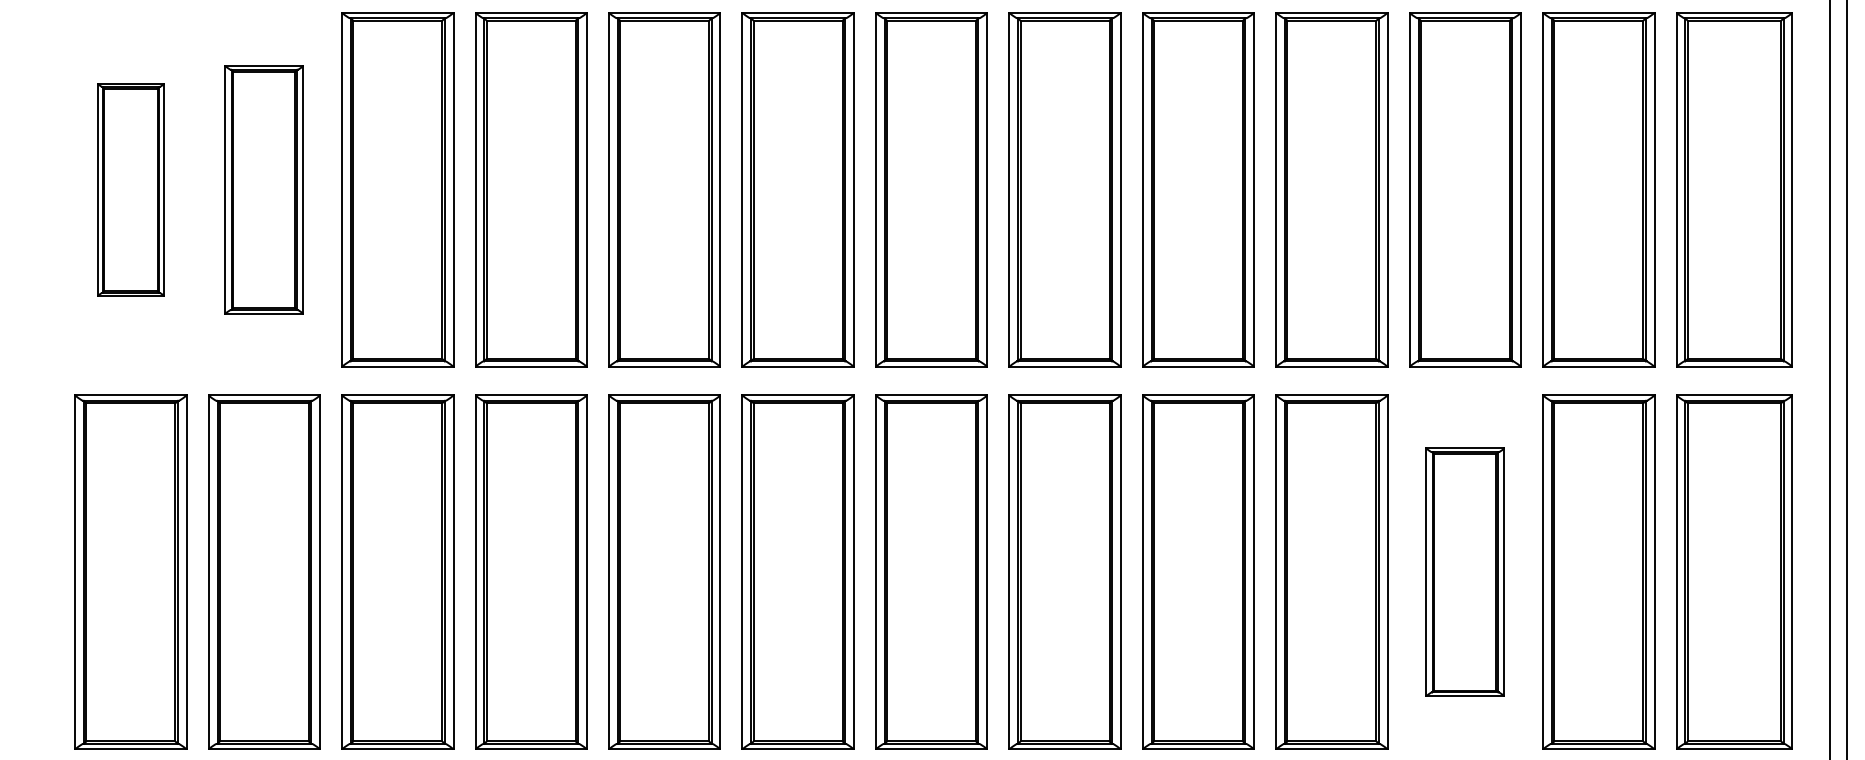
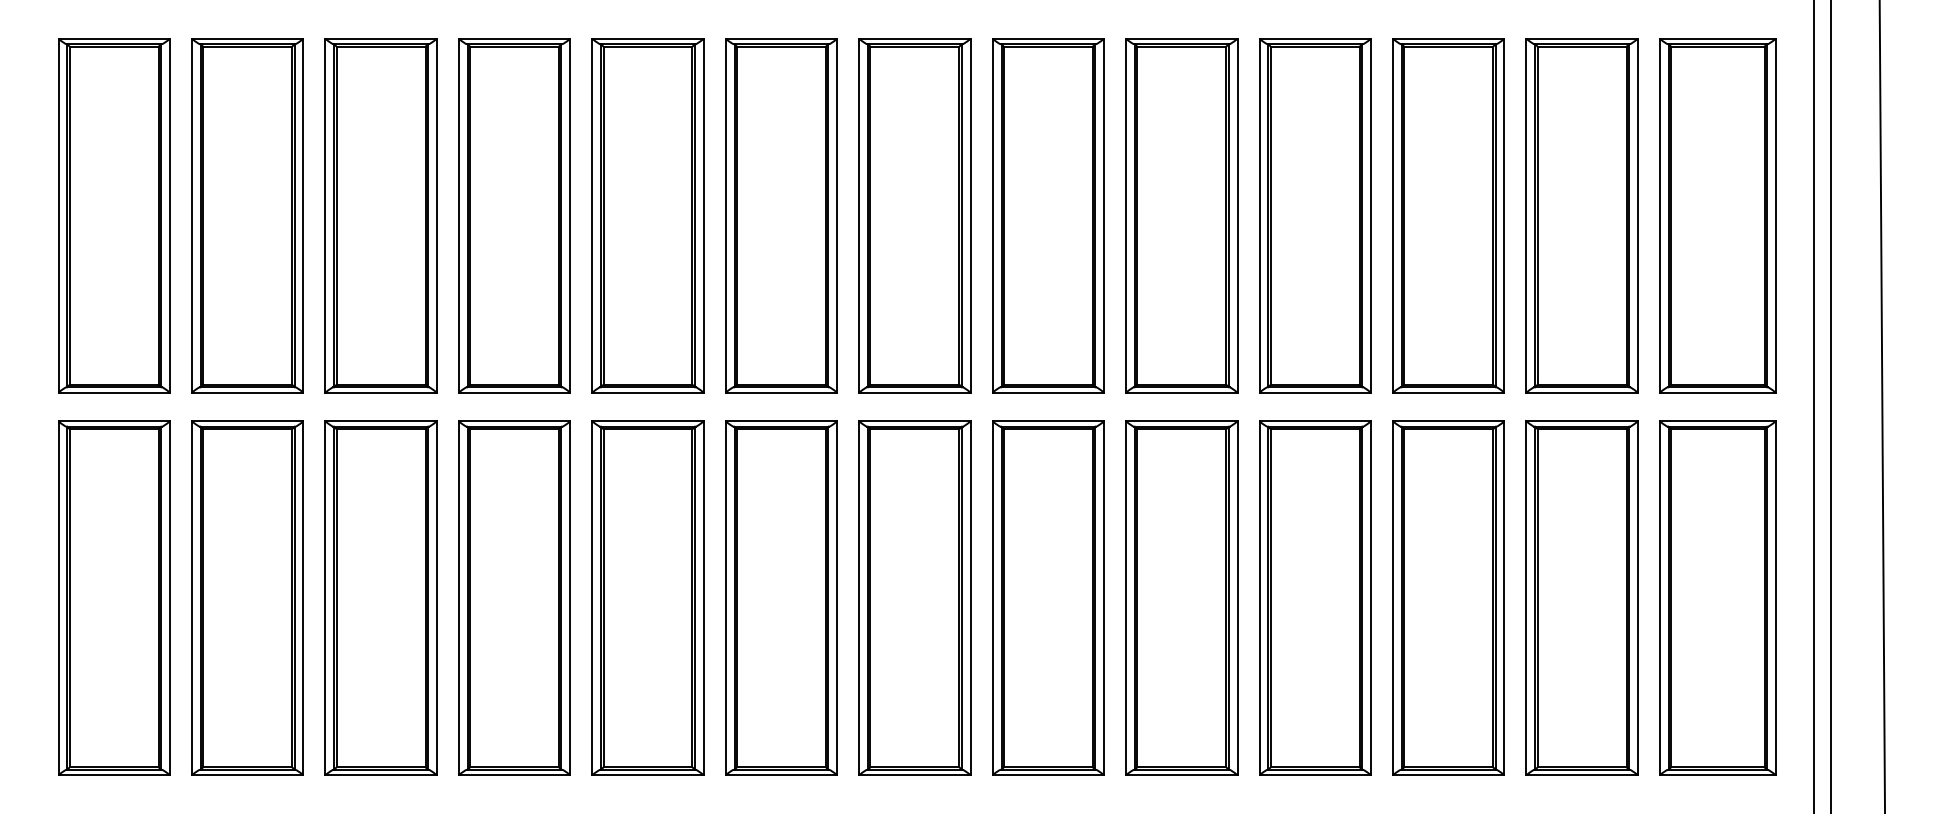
part: (131, 189) -> (114, 215), size x1.67
part: (264, 189) -> (247, 215), size x1.43
part: (1465, 571) -> (1448, 597), size x1.43

